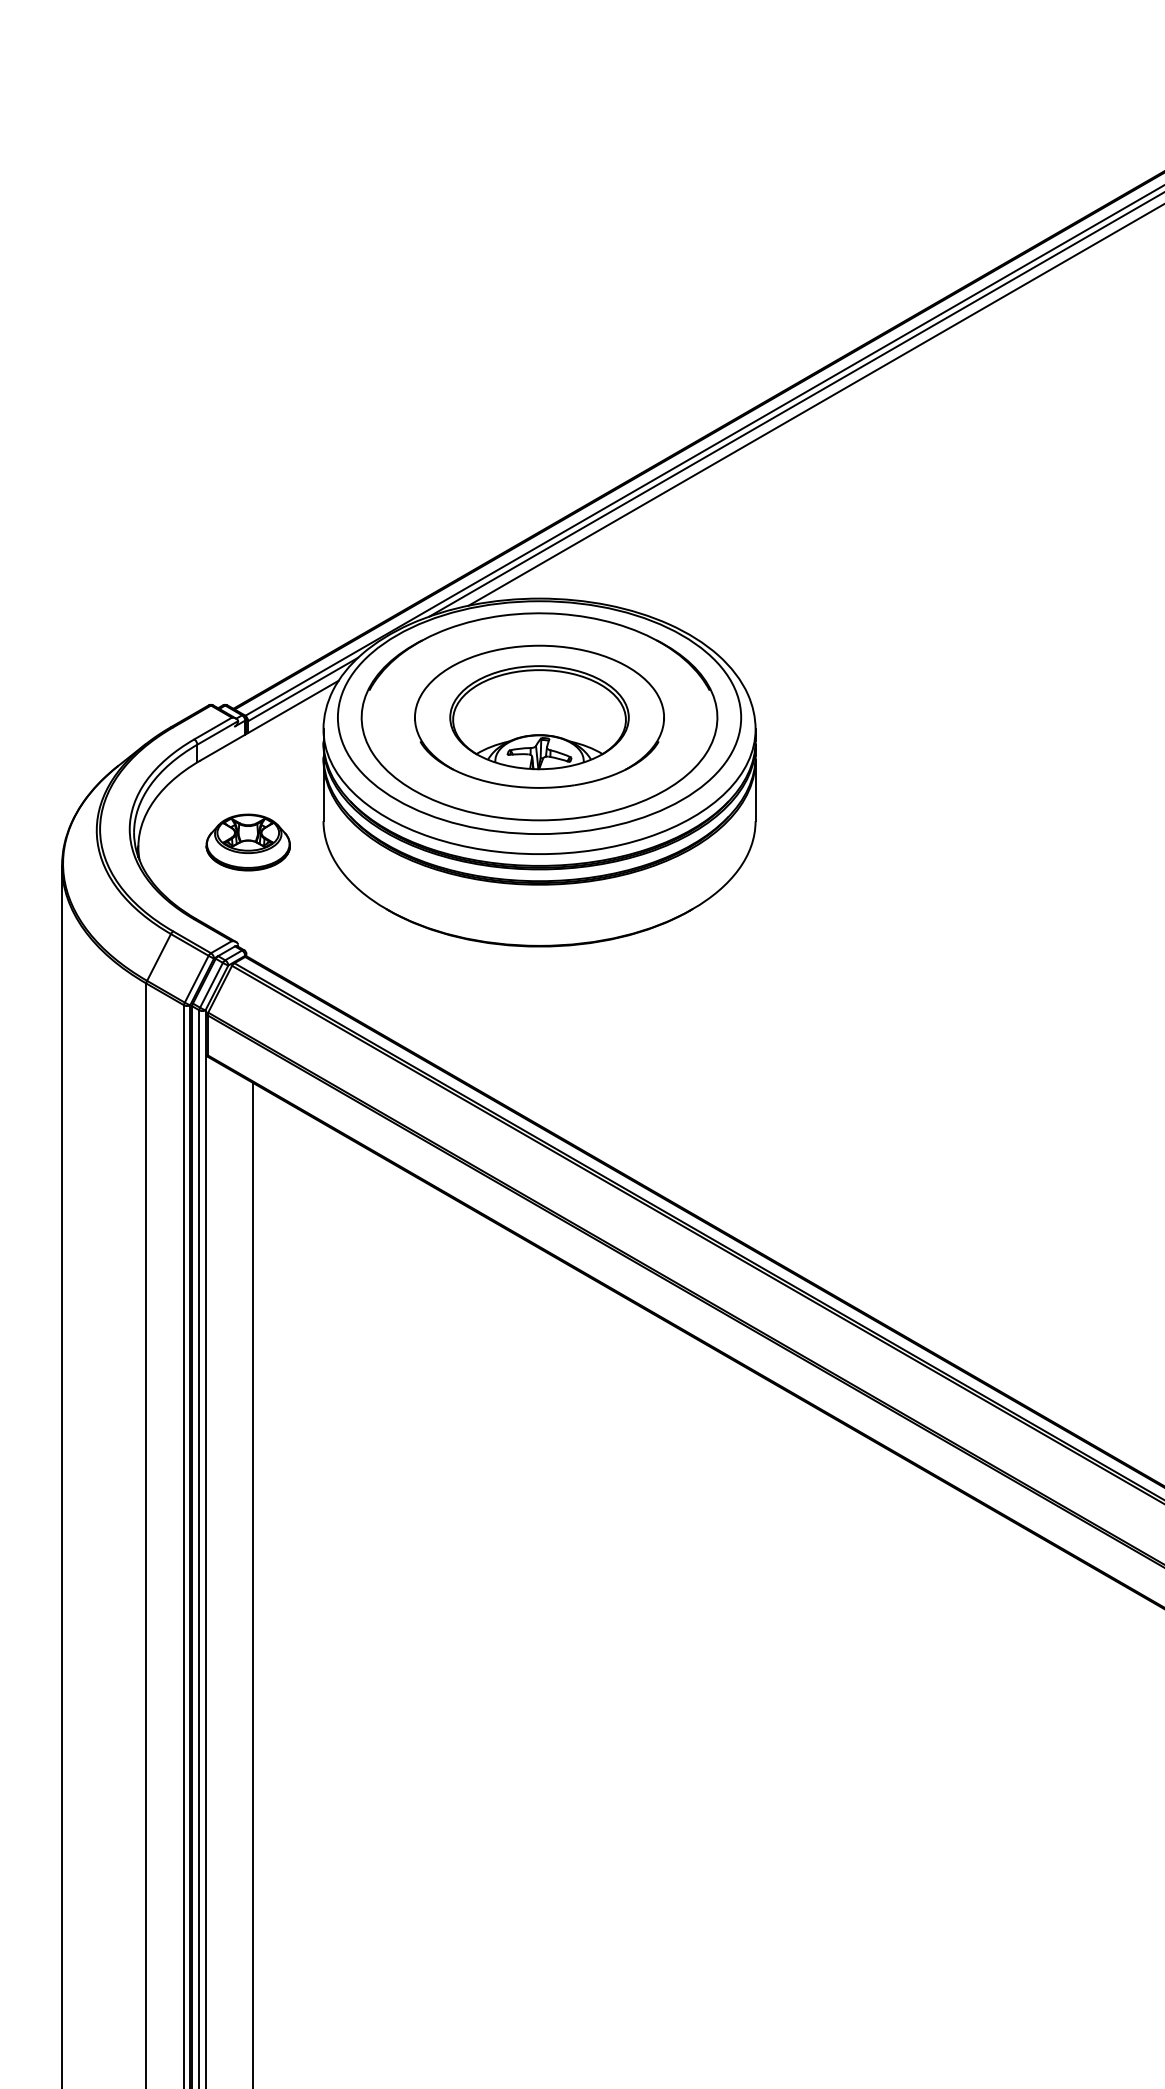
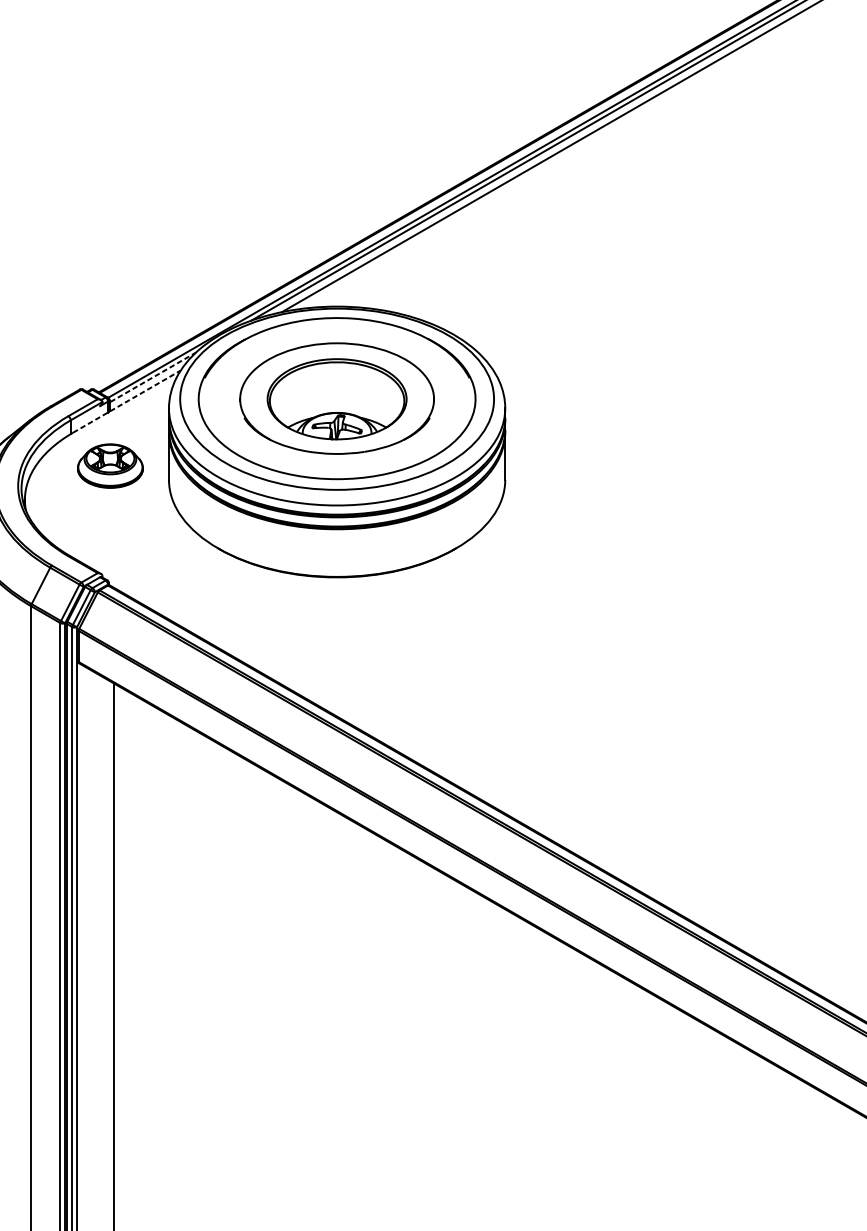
line: (303, 689) -> (153, 377), solid -> dashed
line: (269, 720) -> (126, 401), solid -> dashed
part: (247, 842) -> (109, 466), moved

